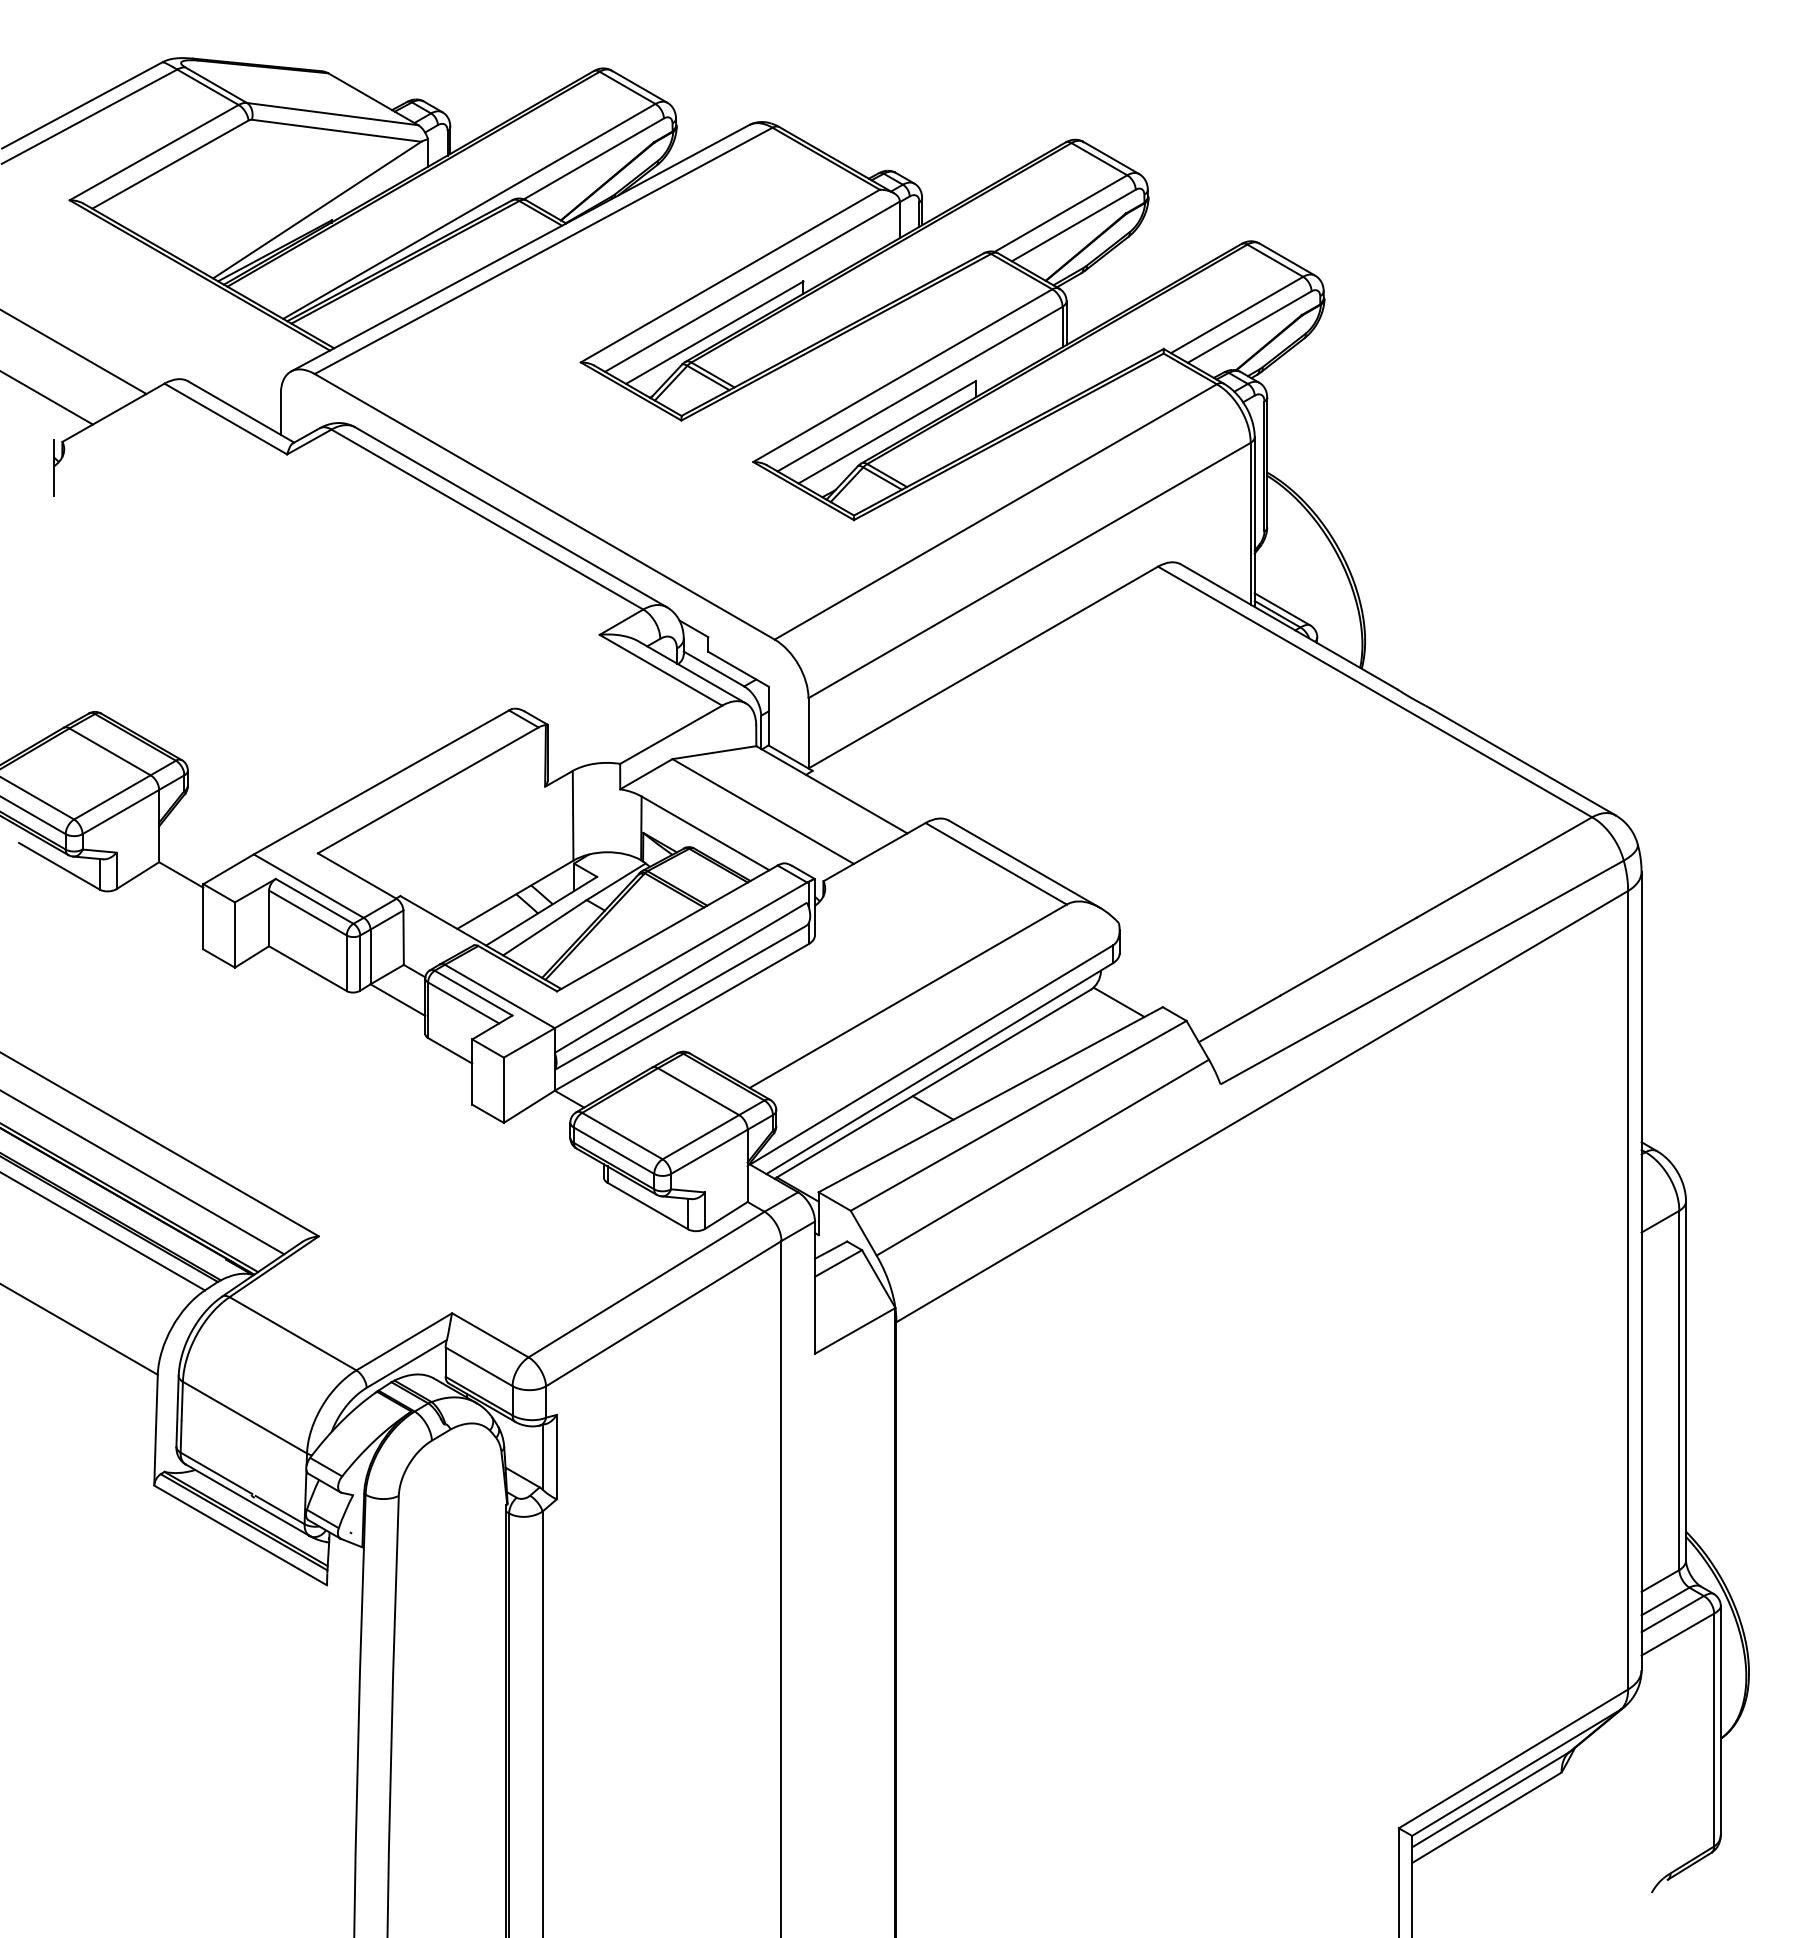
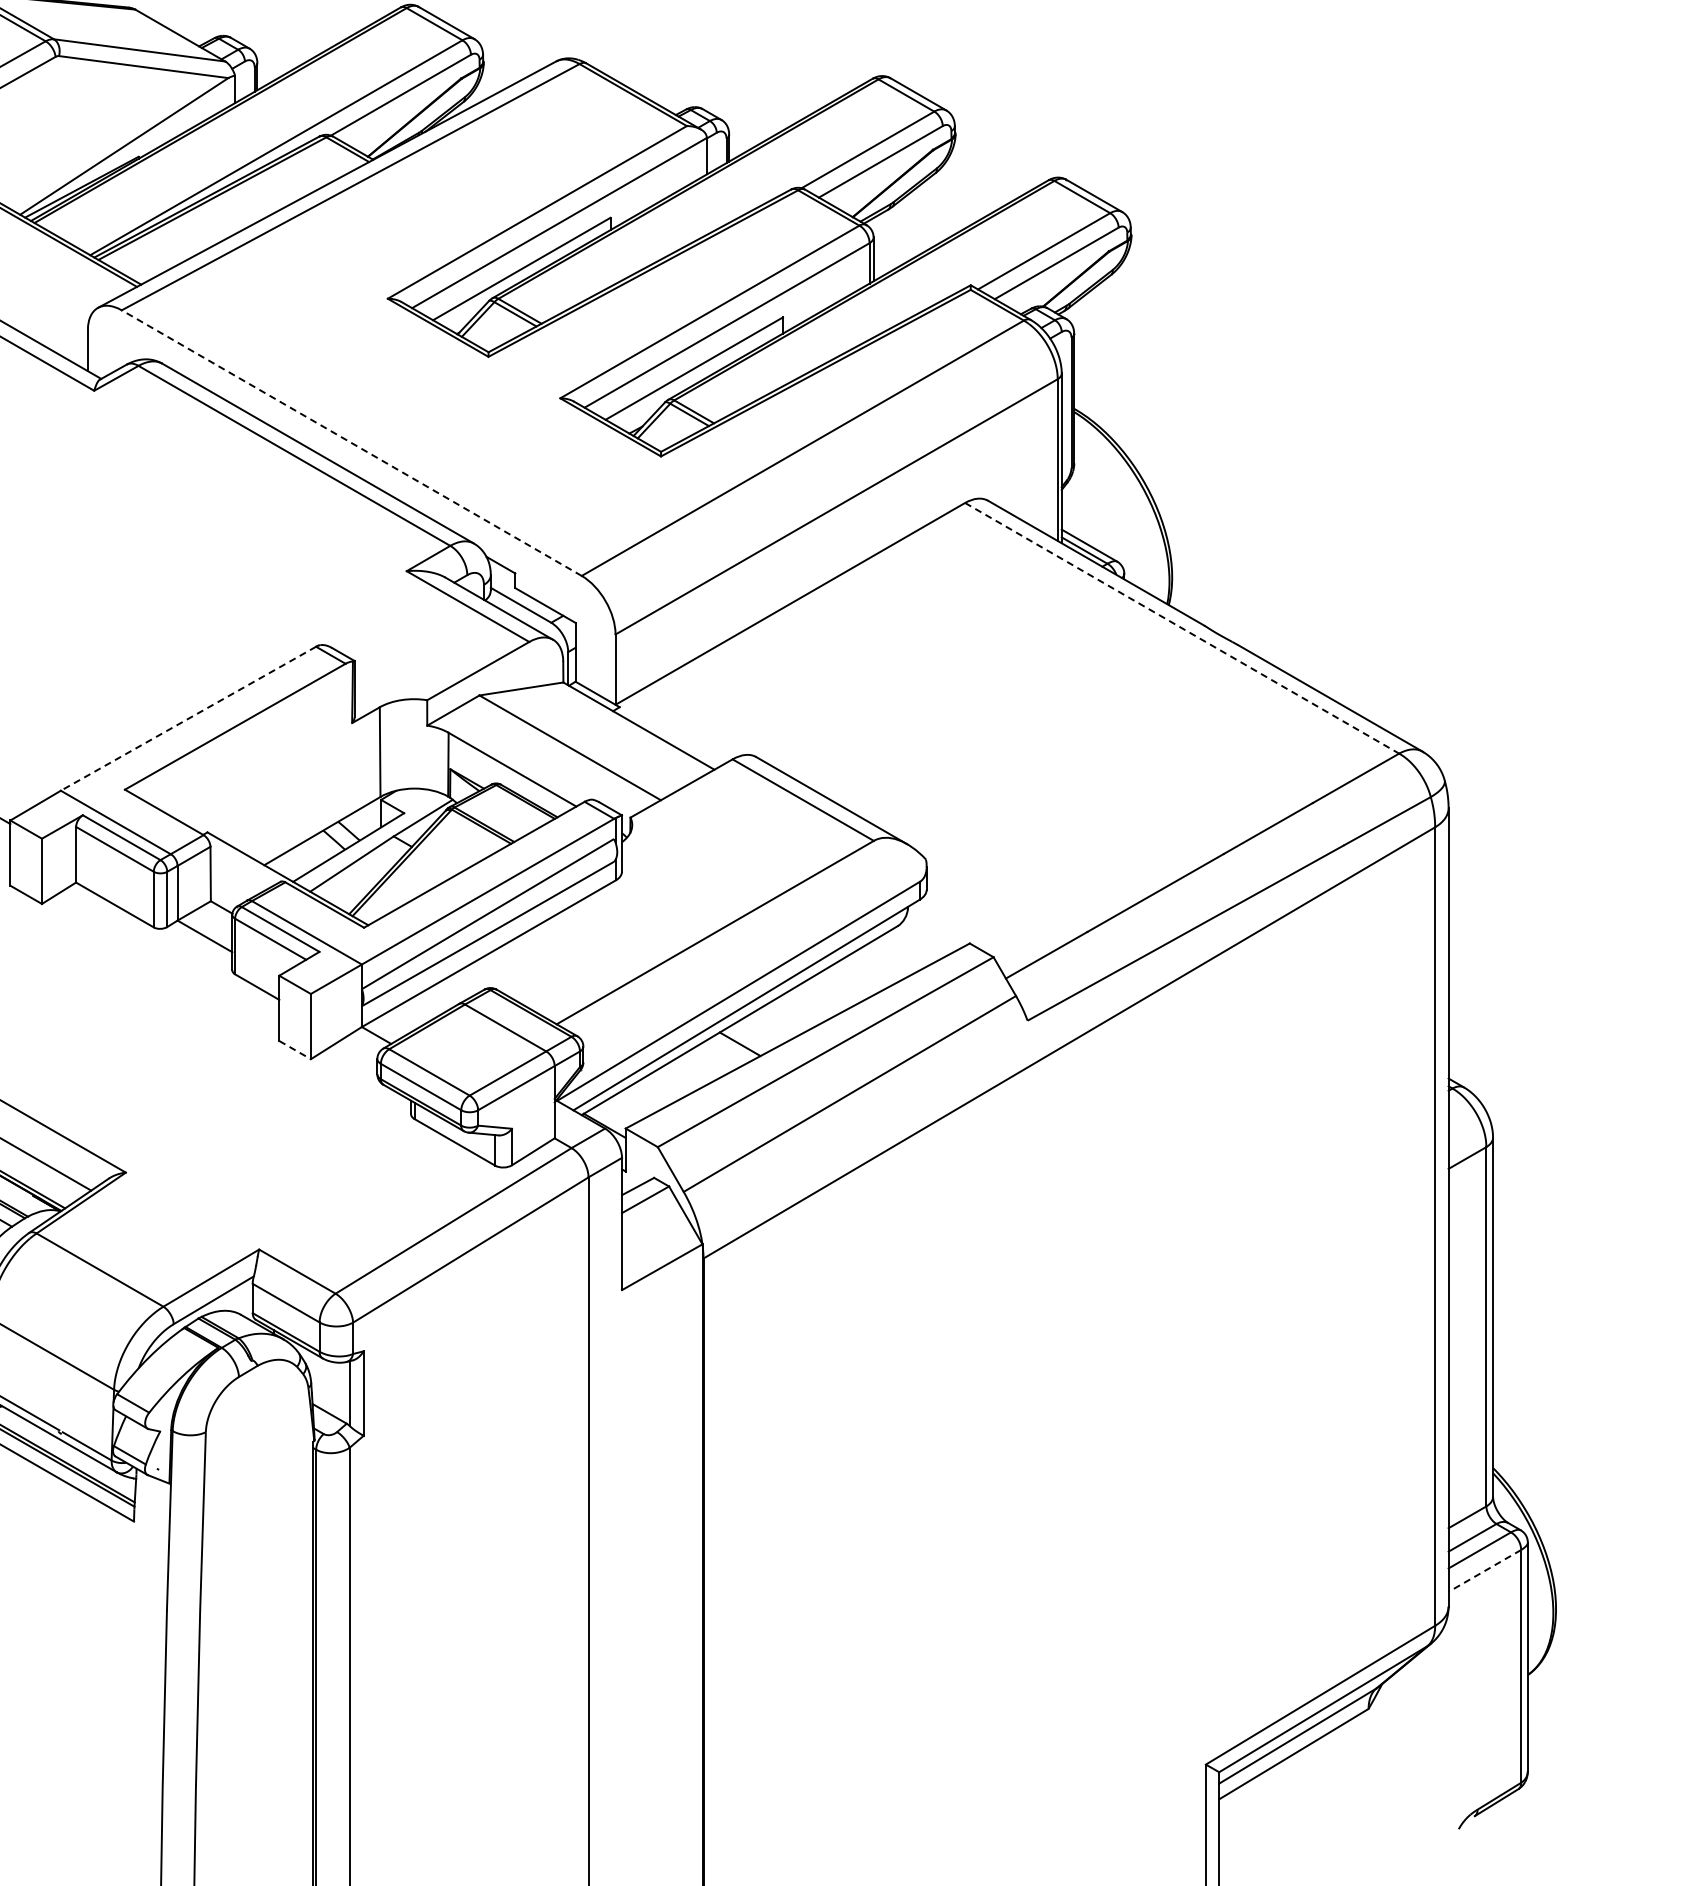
line: (544, 506) -> (351, 442), solid -> dashed
line: (1375, 691) -> (1182, 627), solid -> dashed
line: (381, 782) -> (188, 718), solid -> dashed
line: (1118, 1002) -> (925, 938), removed
line: (488, 1114) -> (295, 1050), solid -> dashed
line: (1677, 1634) -> (1484, 1570), solid -> dashed

